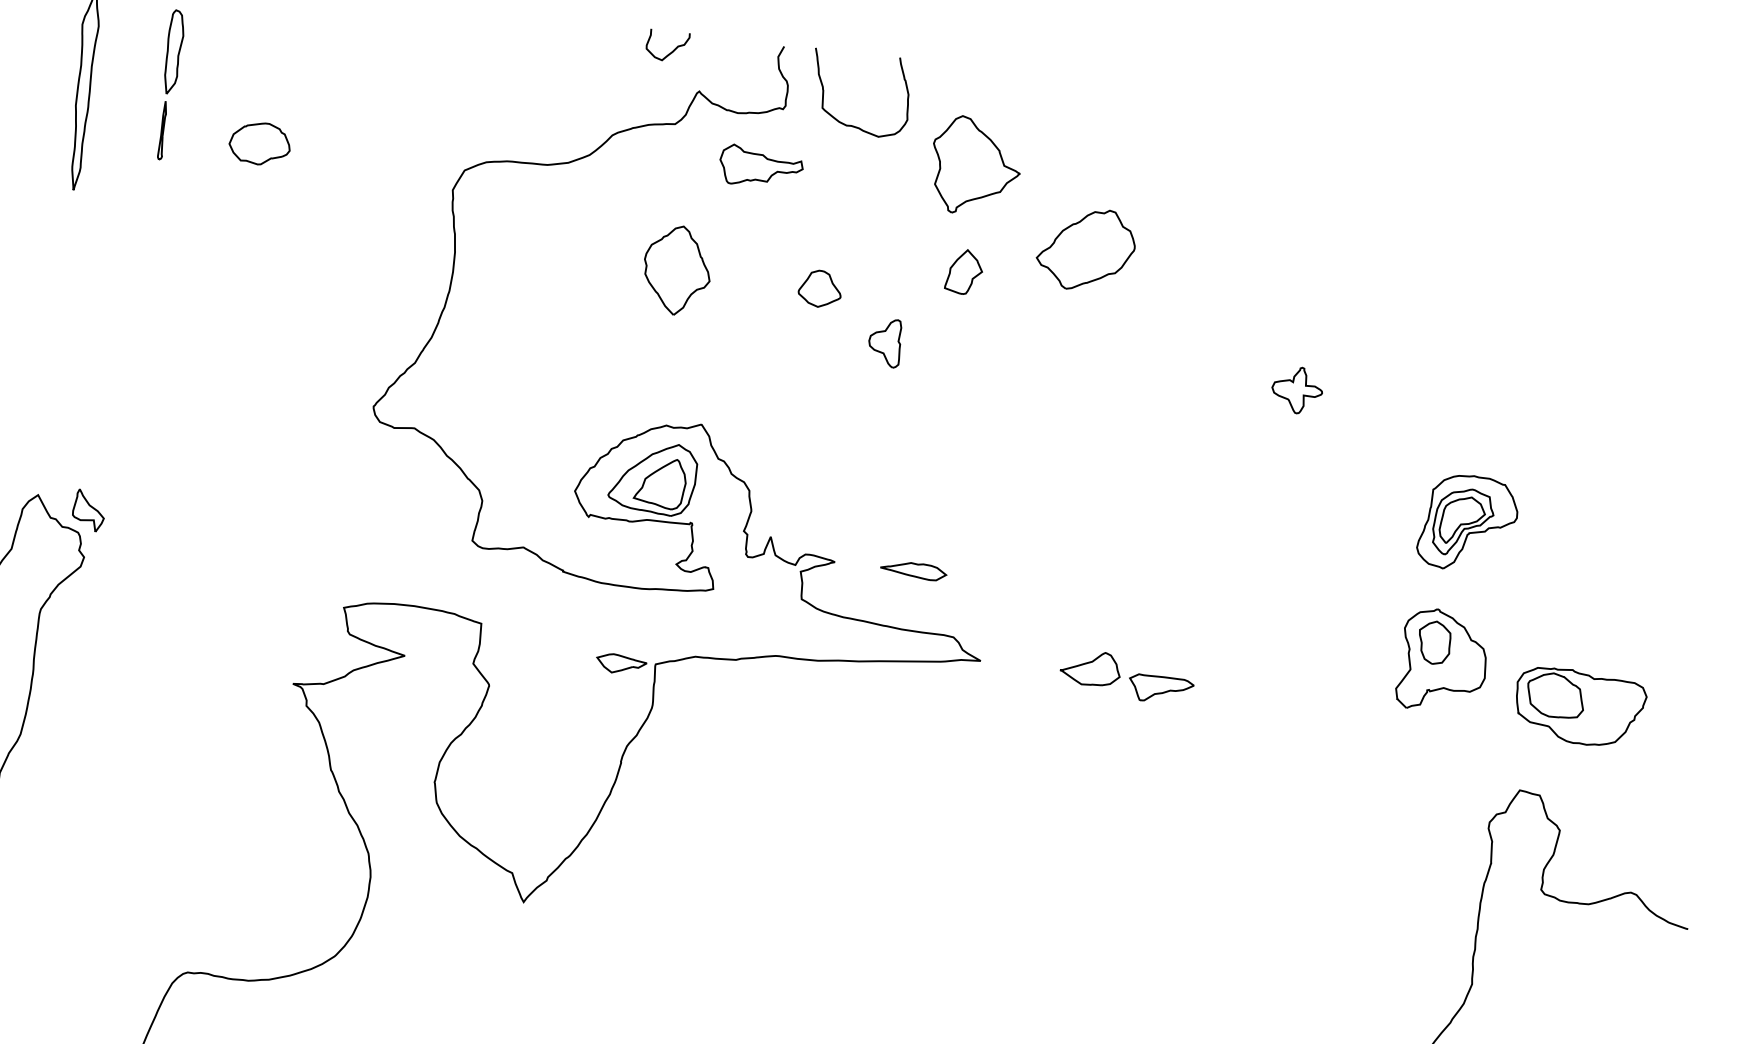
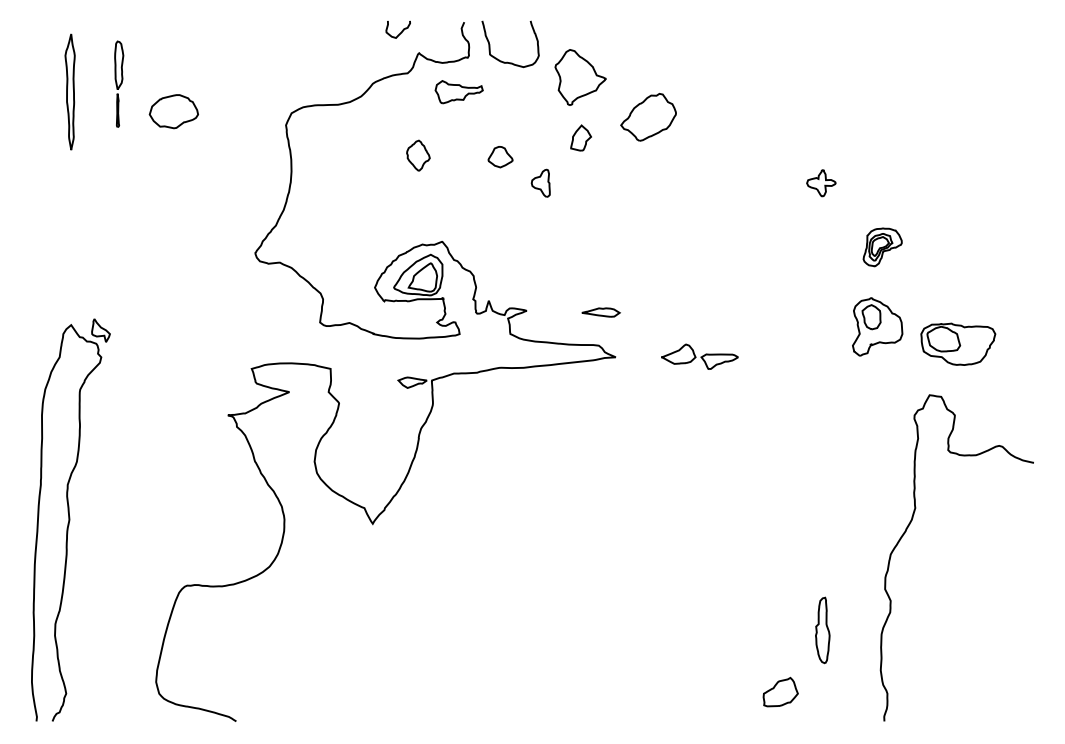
part: (259, 143) -> (173, 111), size x1.4
part: (677, 269) -> (418, 155), size x0.6
part: (1297, 390) -> (821, 183), moved
part: (1467, 523) -> (882, 247), size x0.7
part: (912, 570) -> (600, 312), moved

